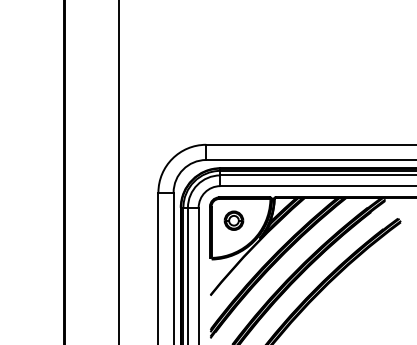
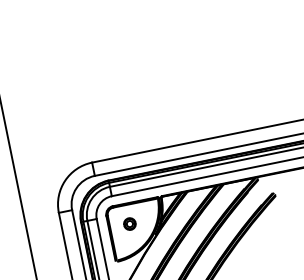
part: (233, 220) -> (129, 223), size x0.71

